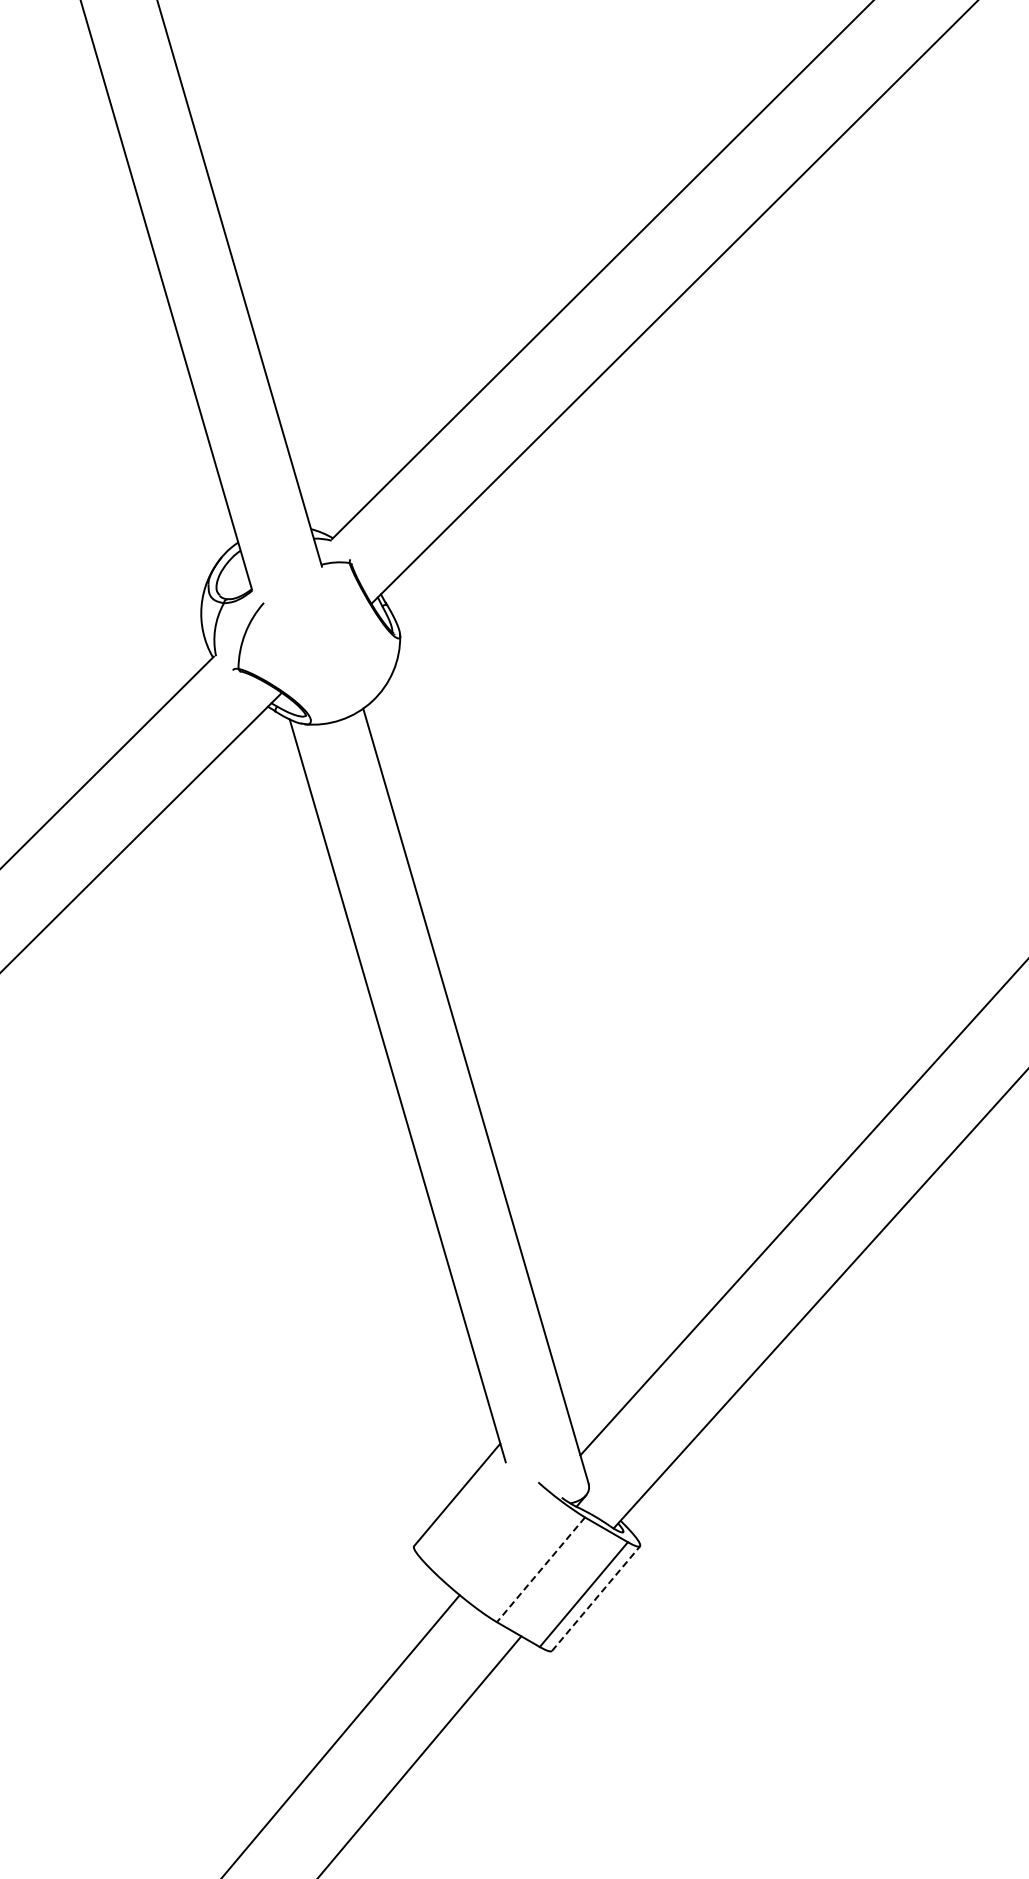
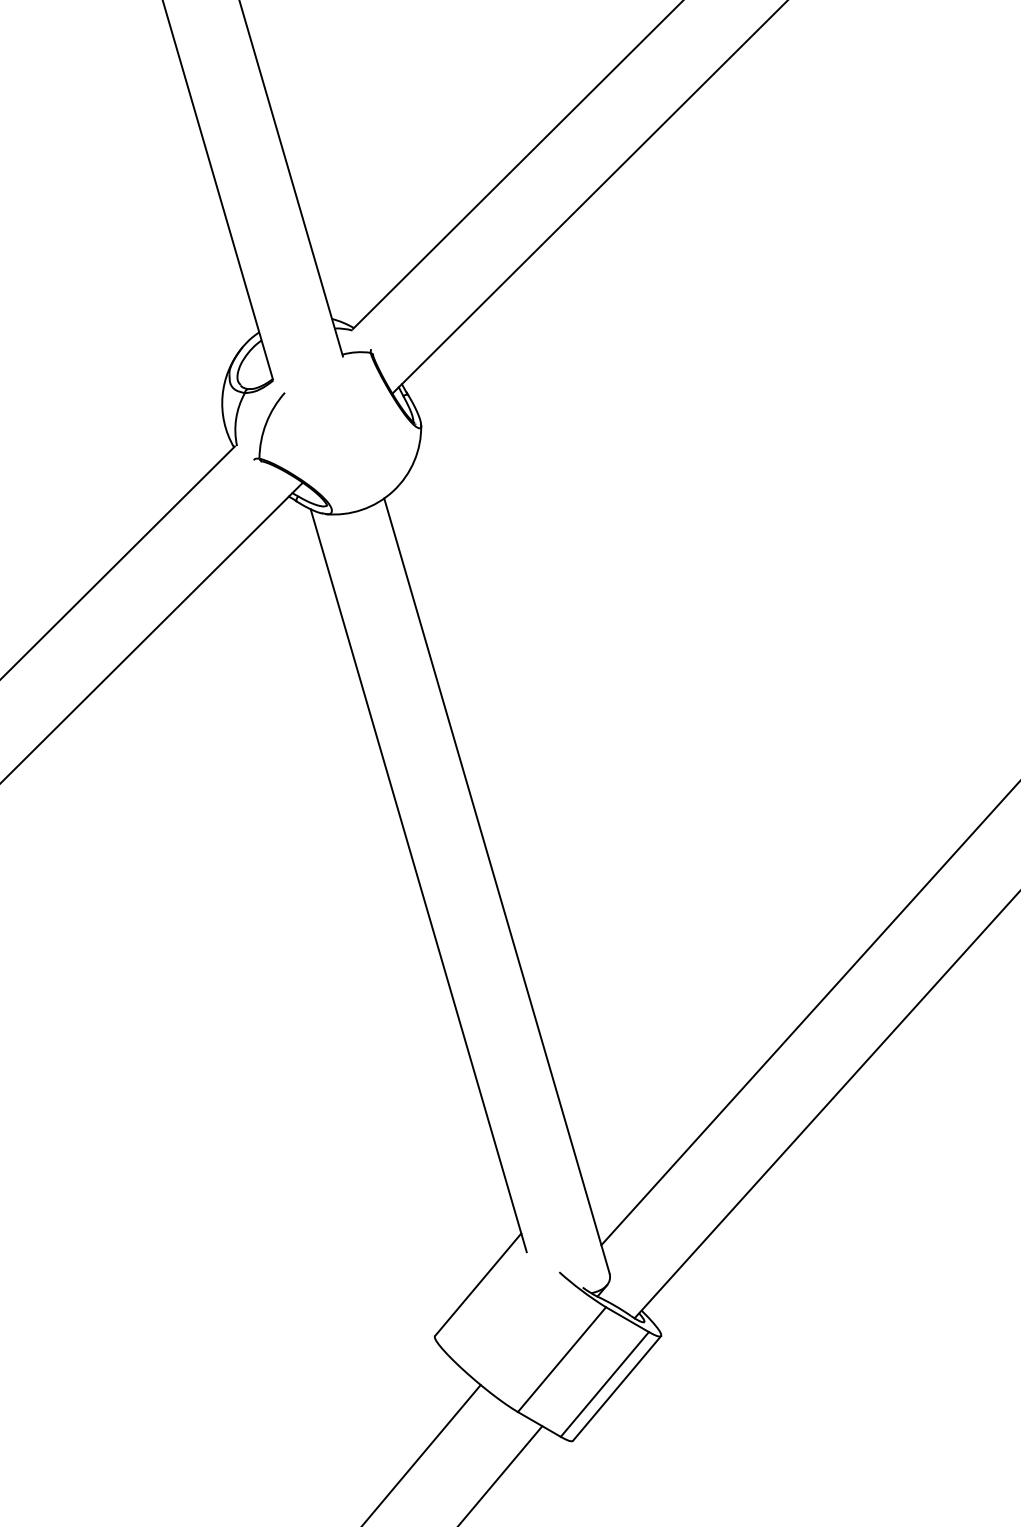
line: (540, 1570) -> (561, 1360), dashed -> solid
line: (596, 1598) -> (617, 1388), dashed -> solid

